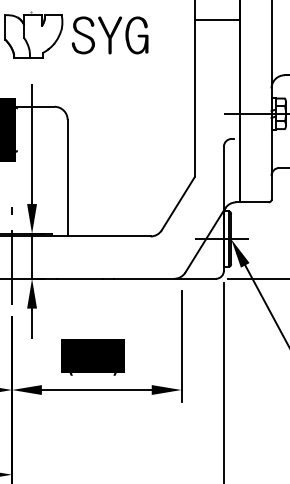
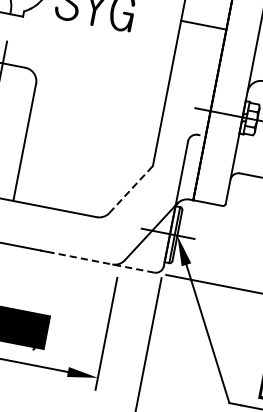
line: (216, 19) -> (203, 24), moved
line: (178, 203) -> (131, 189), solid -> dashed
line: (164, 278) -> (102, 262), solid -> dashed

